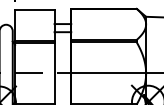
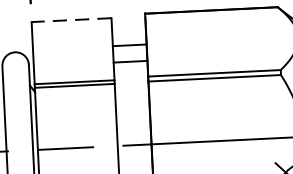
line: (34, 10) -> (70, 20), solid -> dashed

